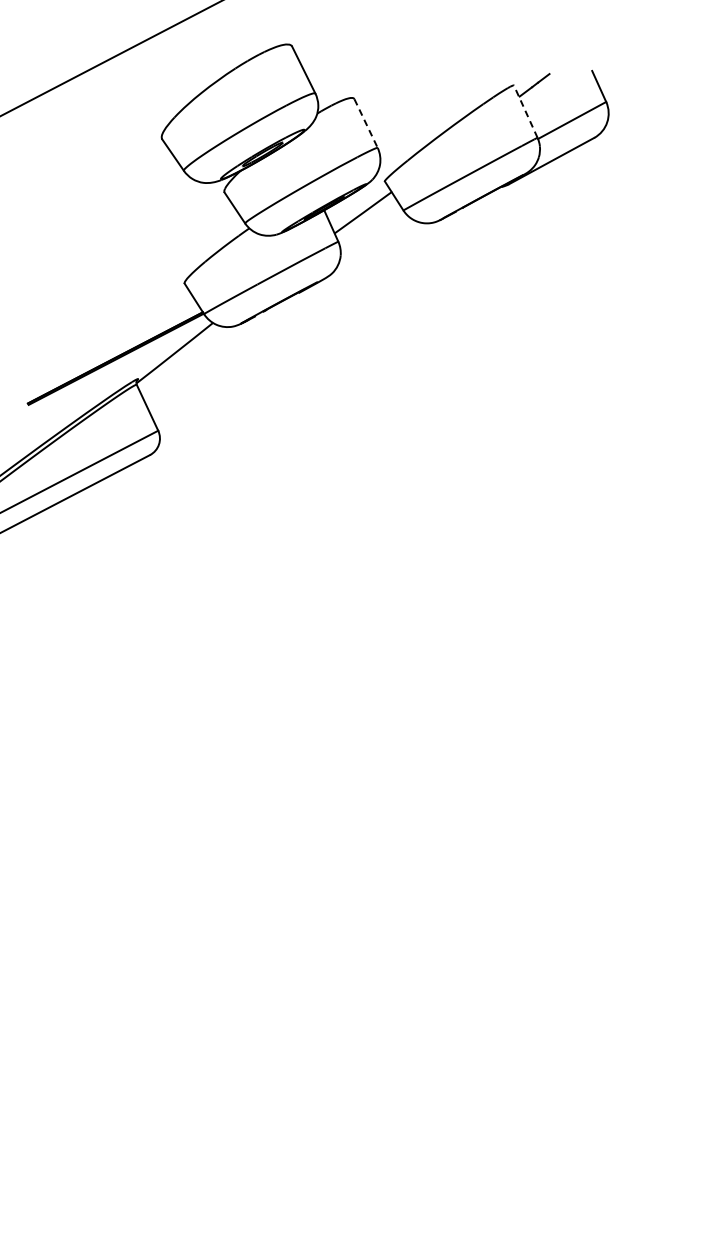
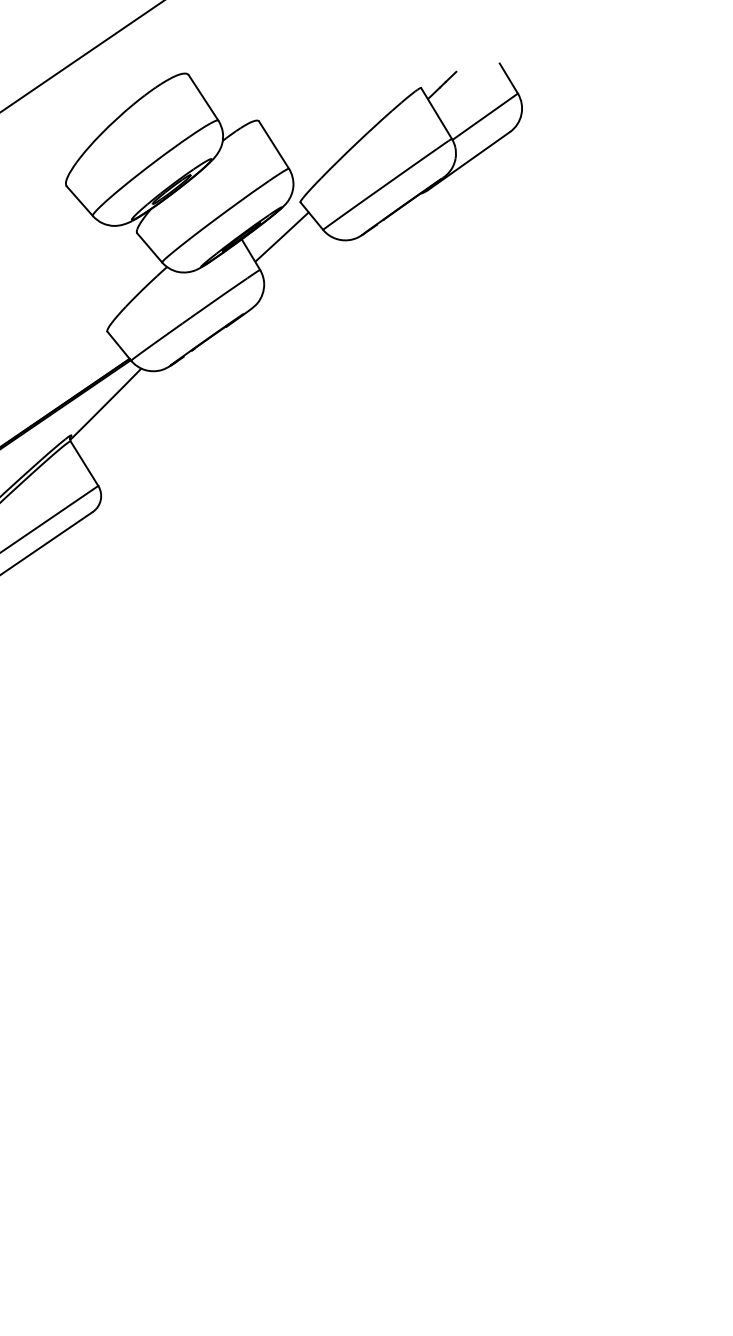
line: (525, 111) -> (436, 113), dashed -> solid
line: (366, 123) -> (274, 145), dashed -> solid

